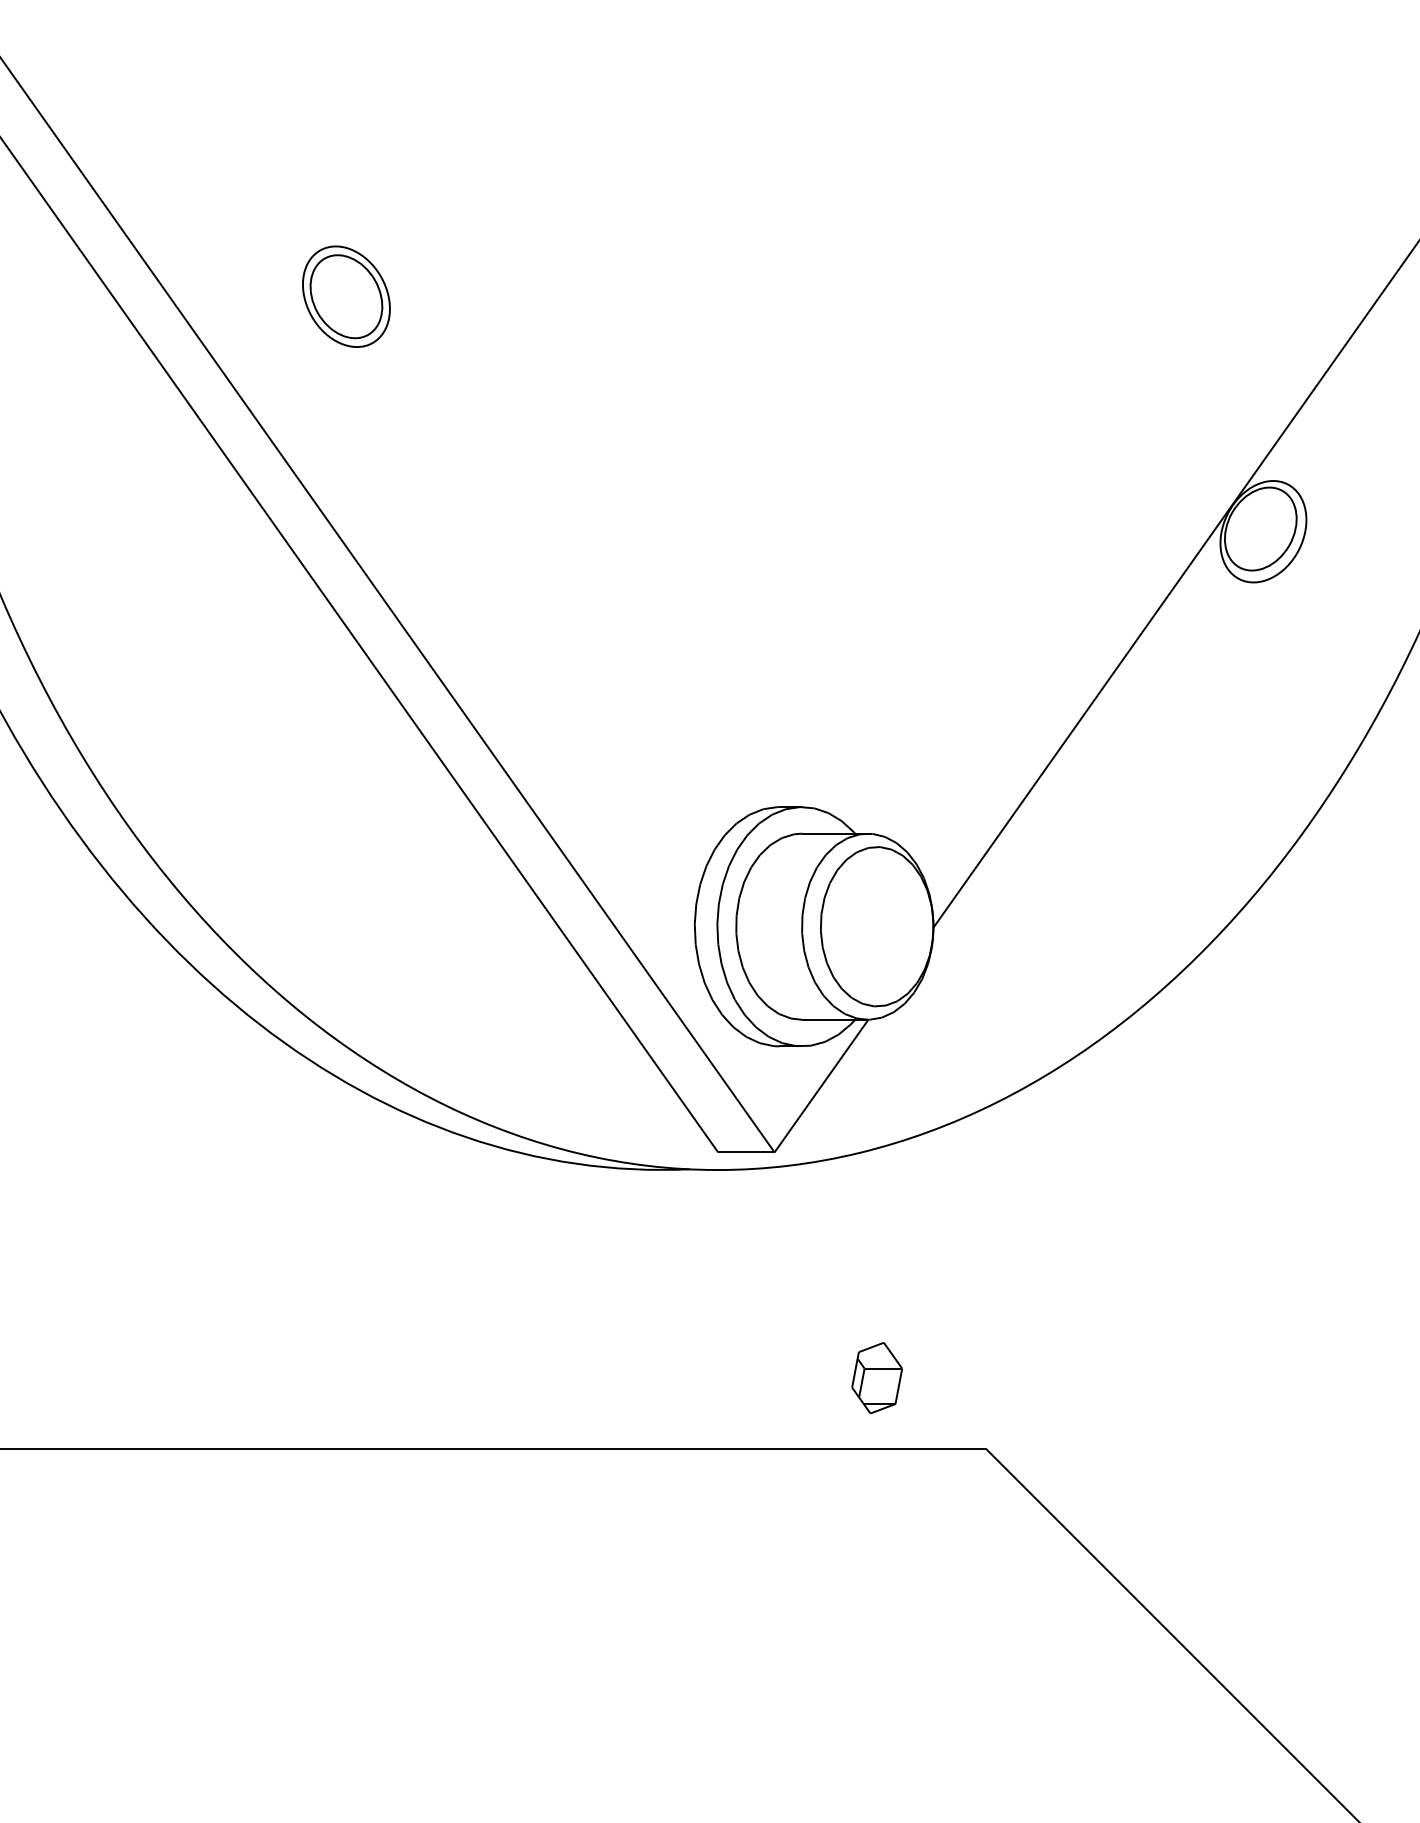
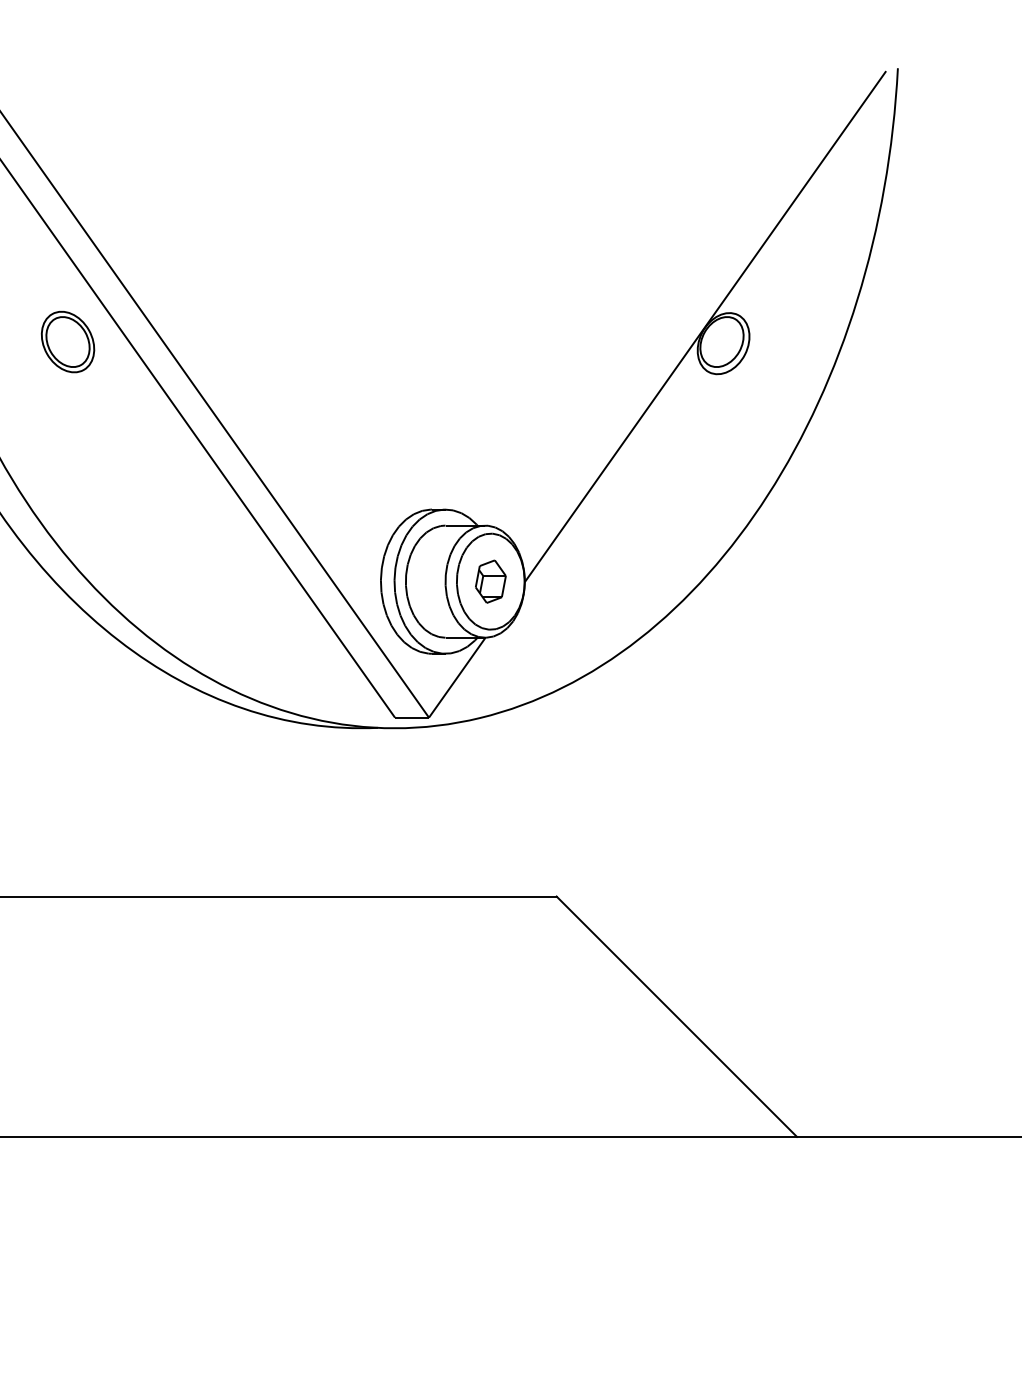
part: (345, 295) -> (67, 341), moved
part: (876, 1377) -> (490, 581), moved

